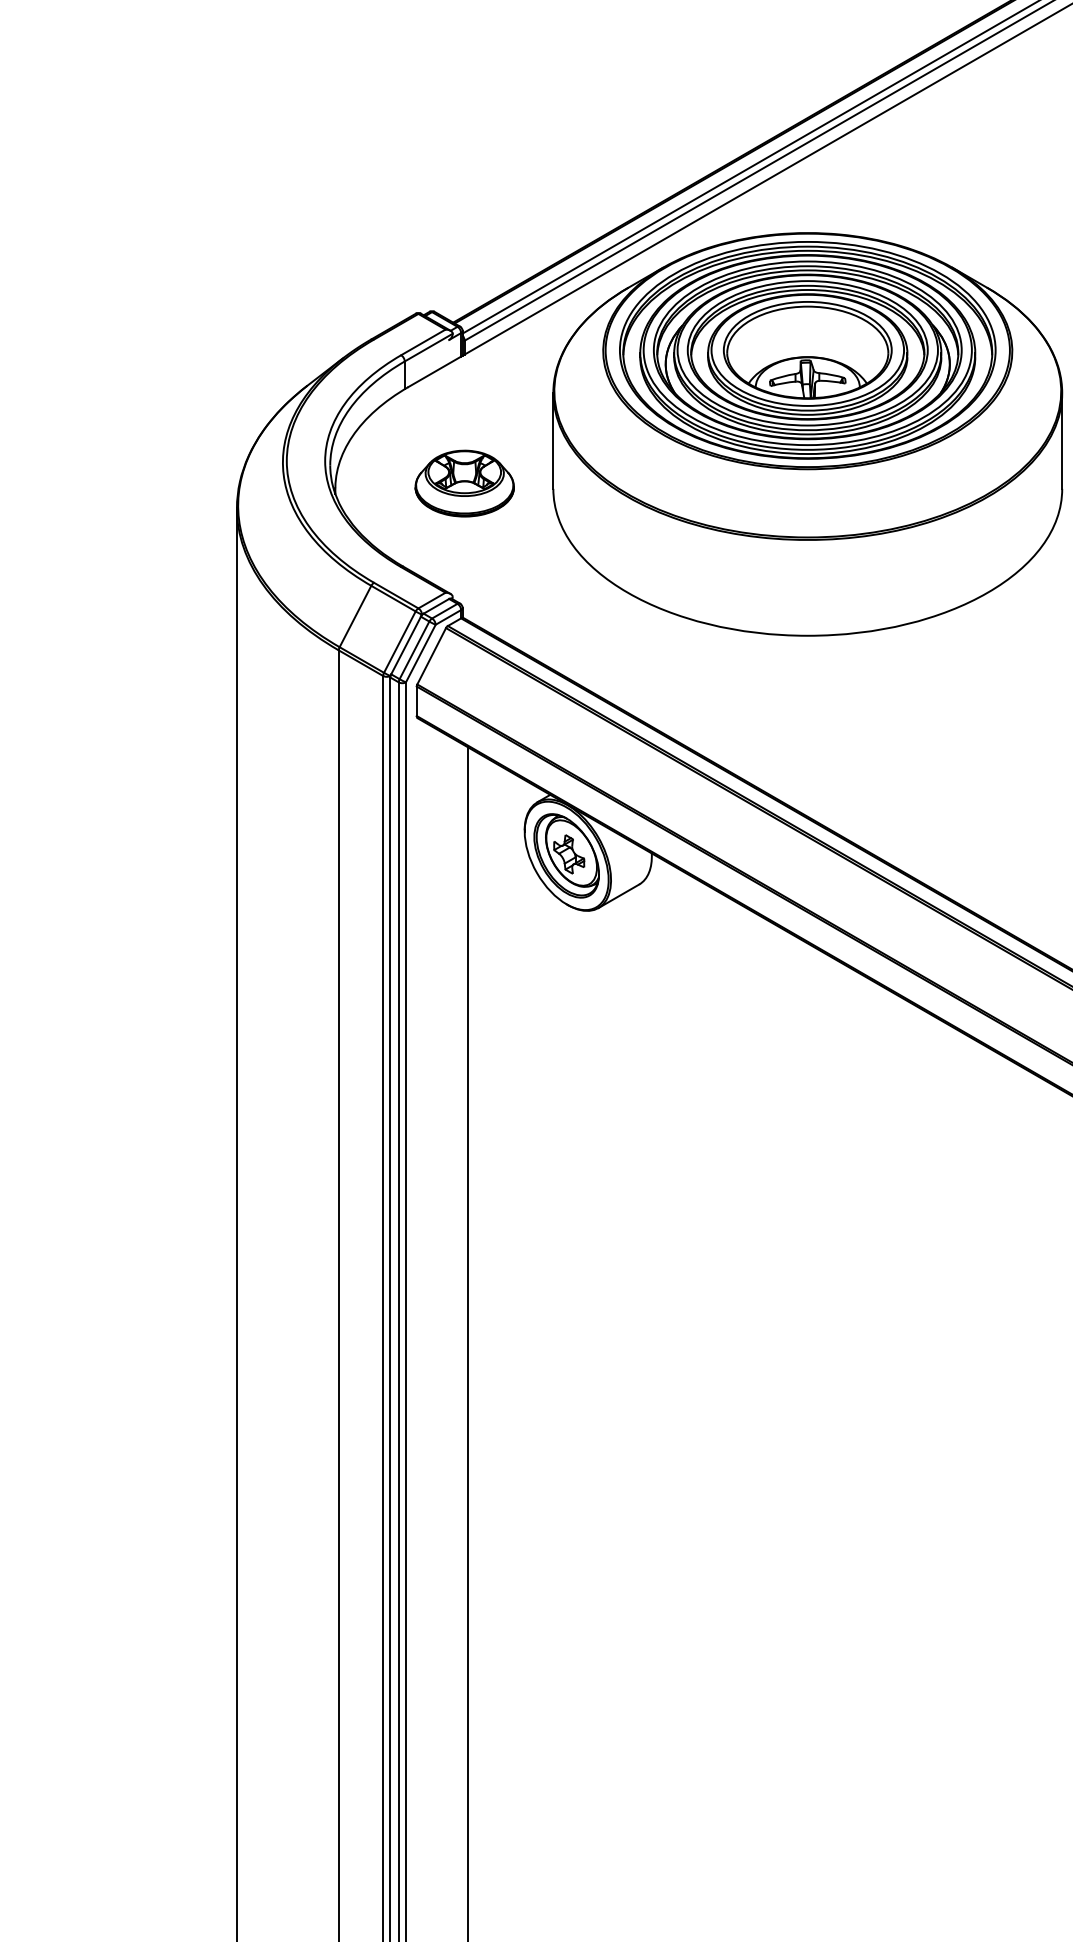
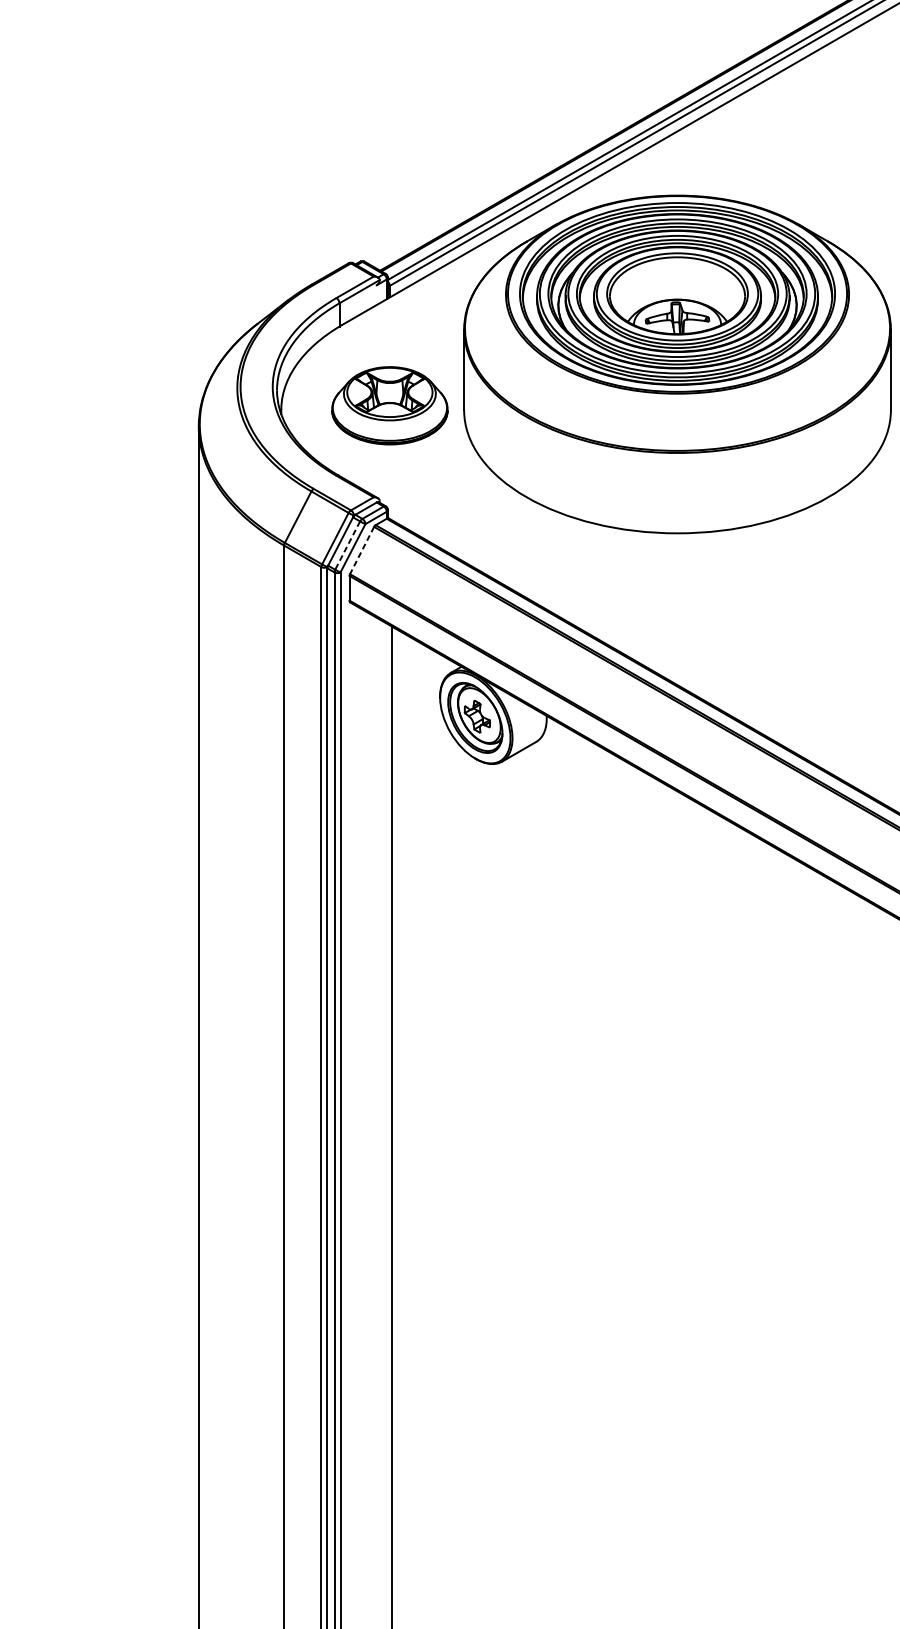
part: (464, 483) -> (389, 405), size x1.4
line: (414, 650) -> (347, 545), solid -> dashed
line: (431, 656) -> (361, 550), solid -> dashed

